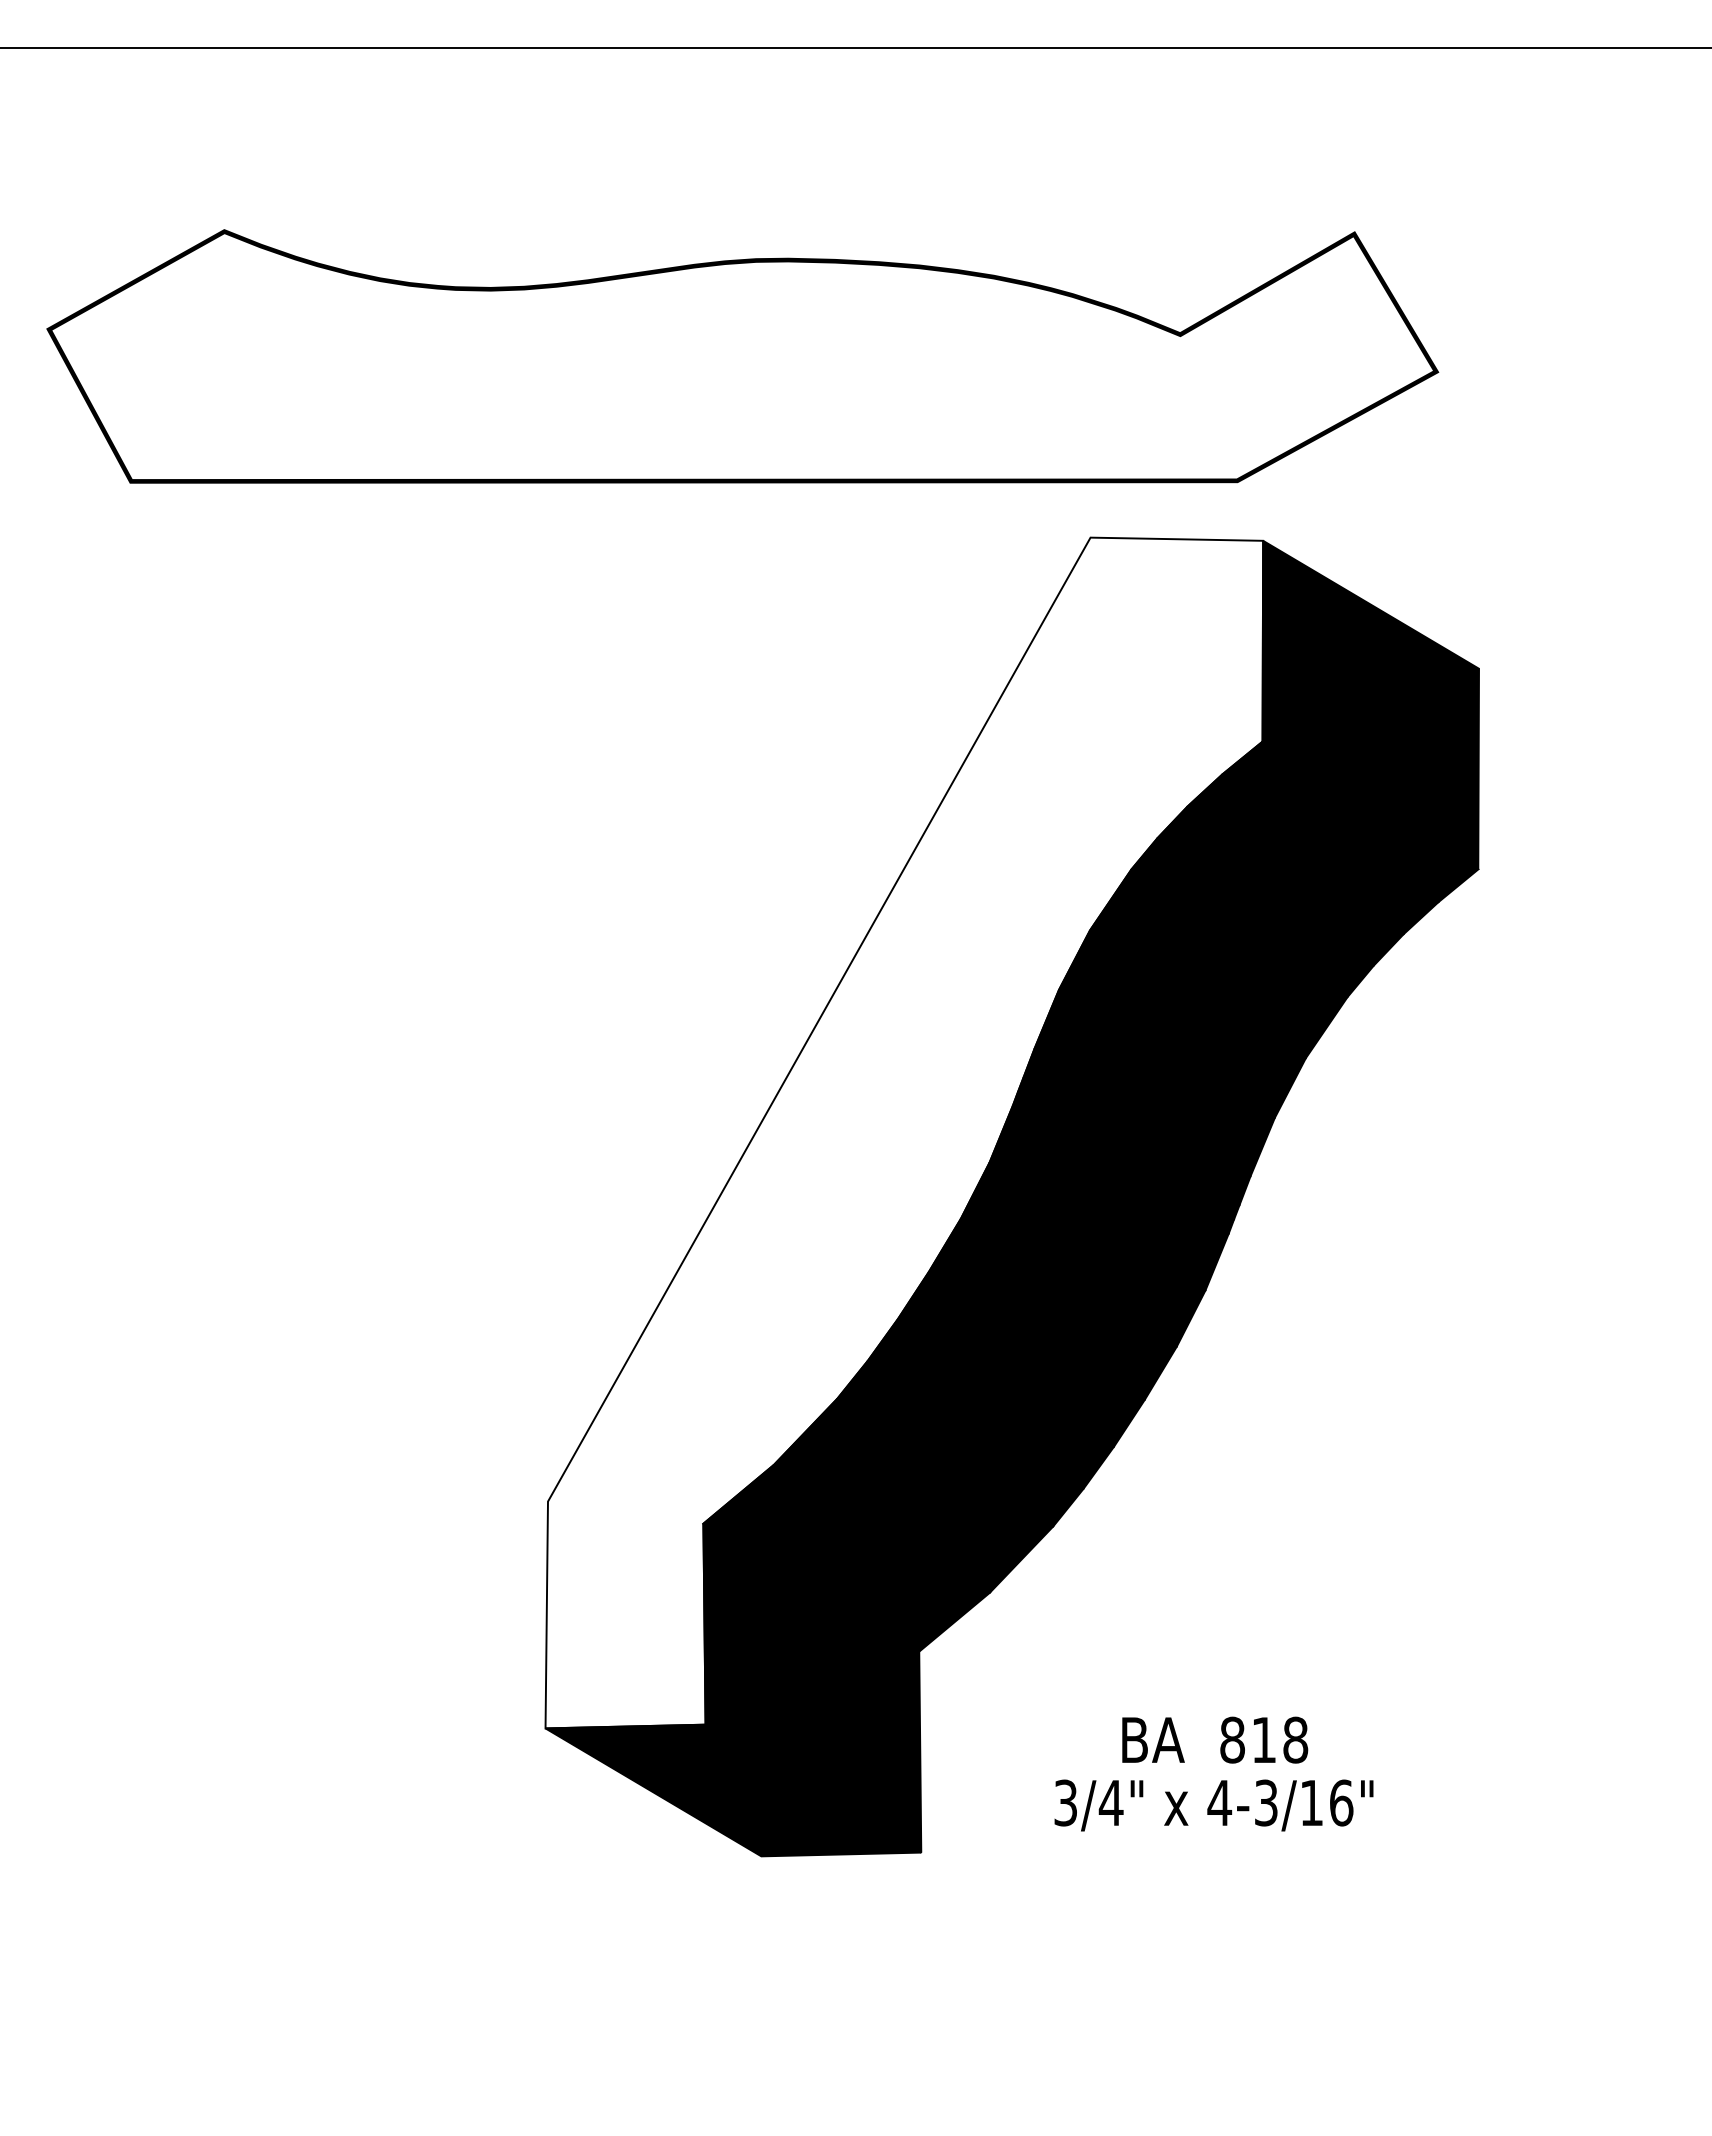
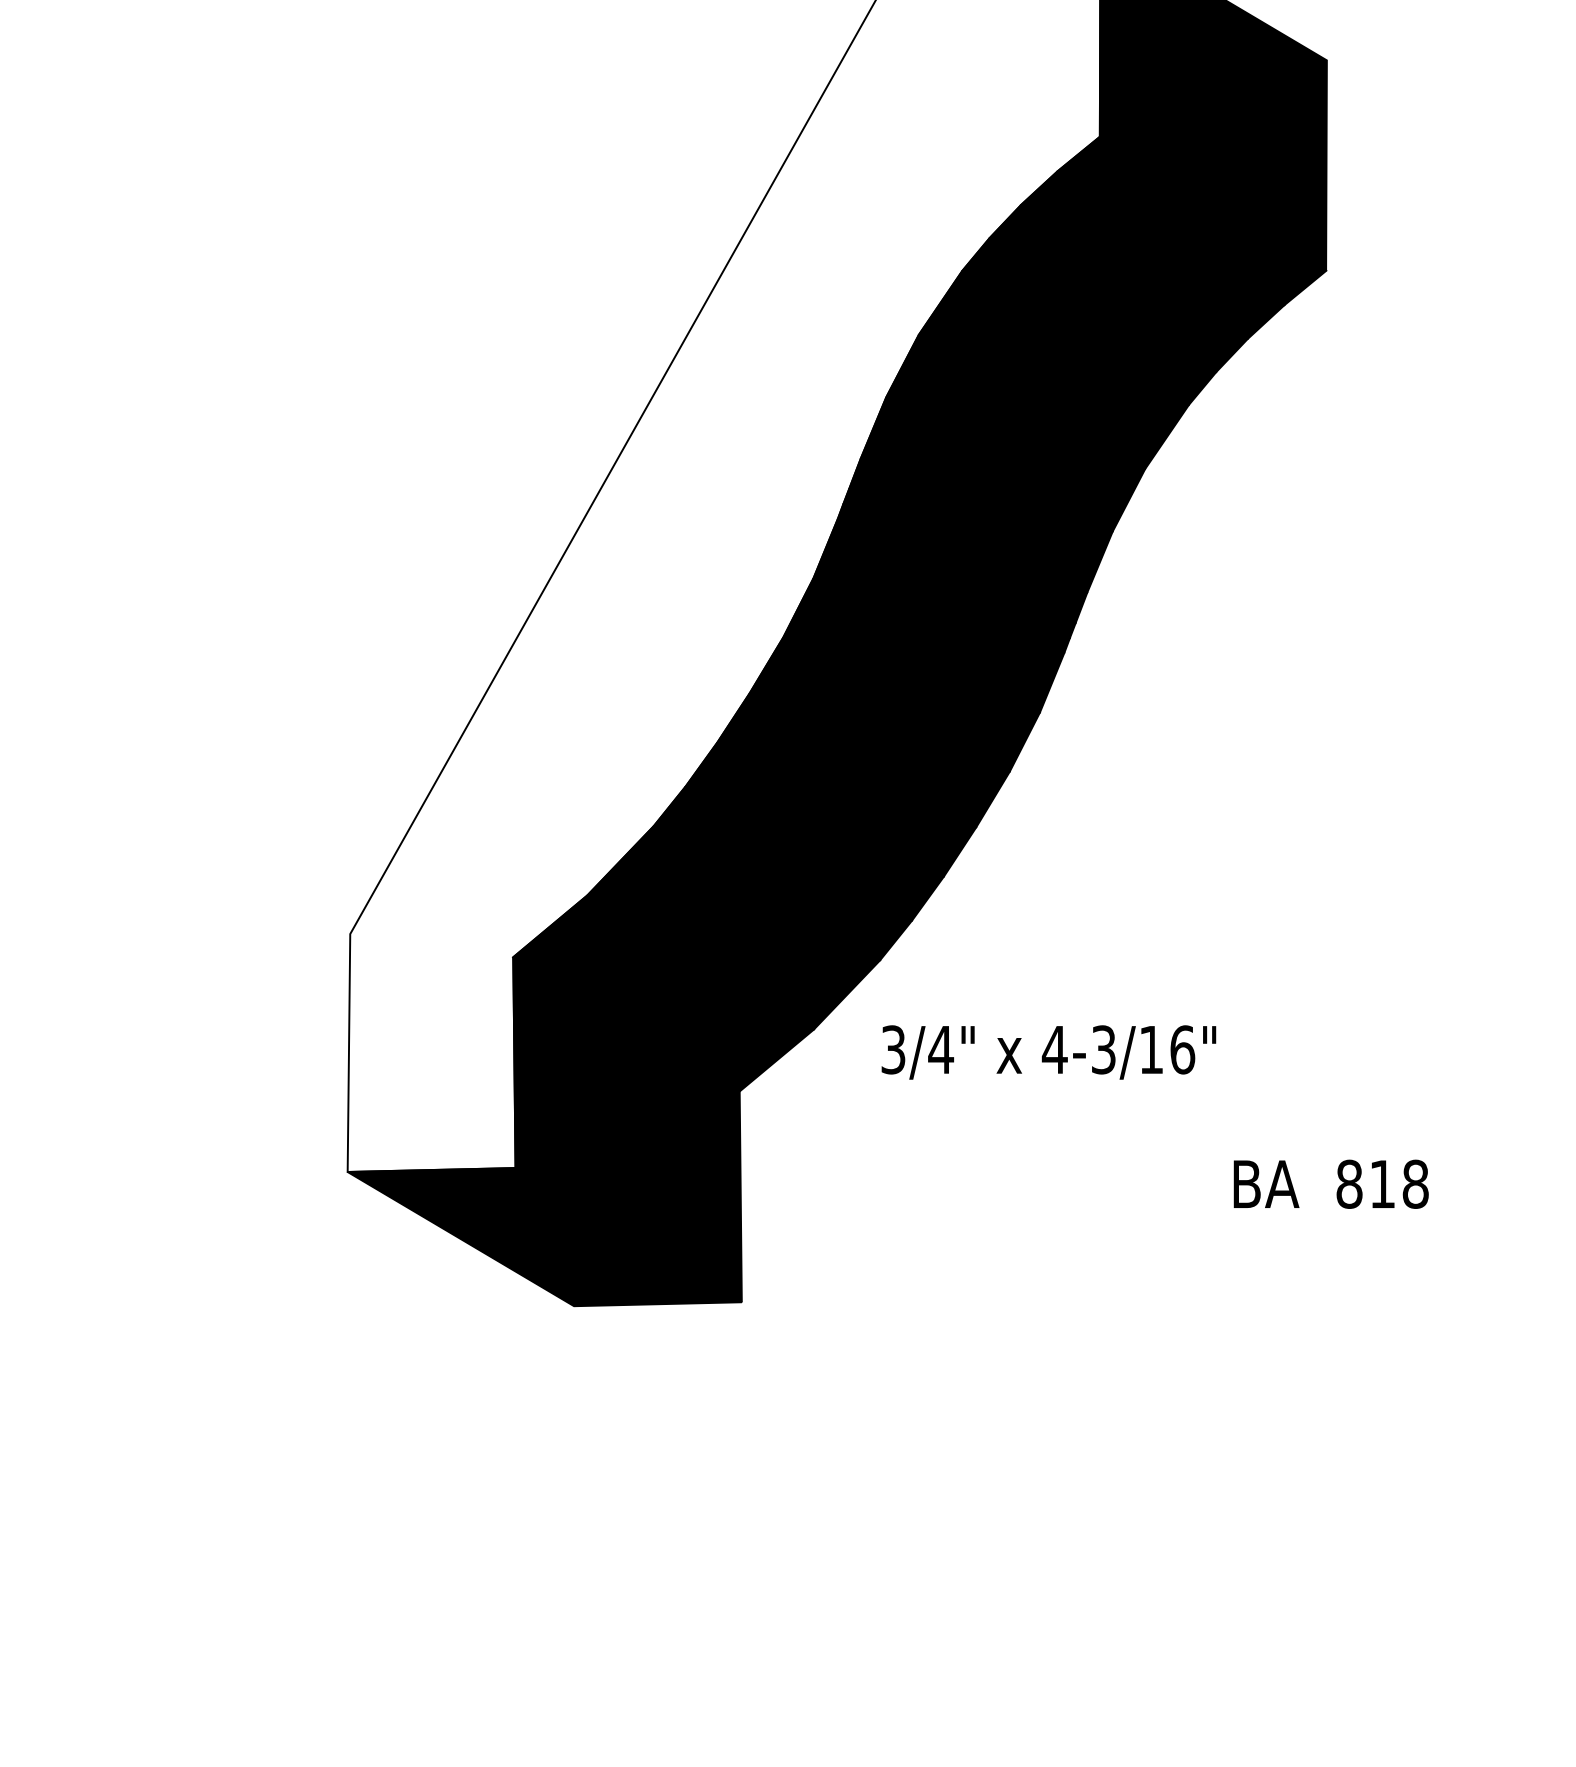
text: (1215, 1739) -> (1331, 1183), moved
text: (1213, 1805) -> (1048, 1052), moved

